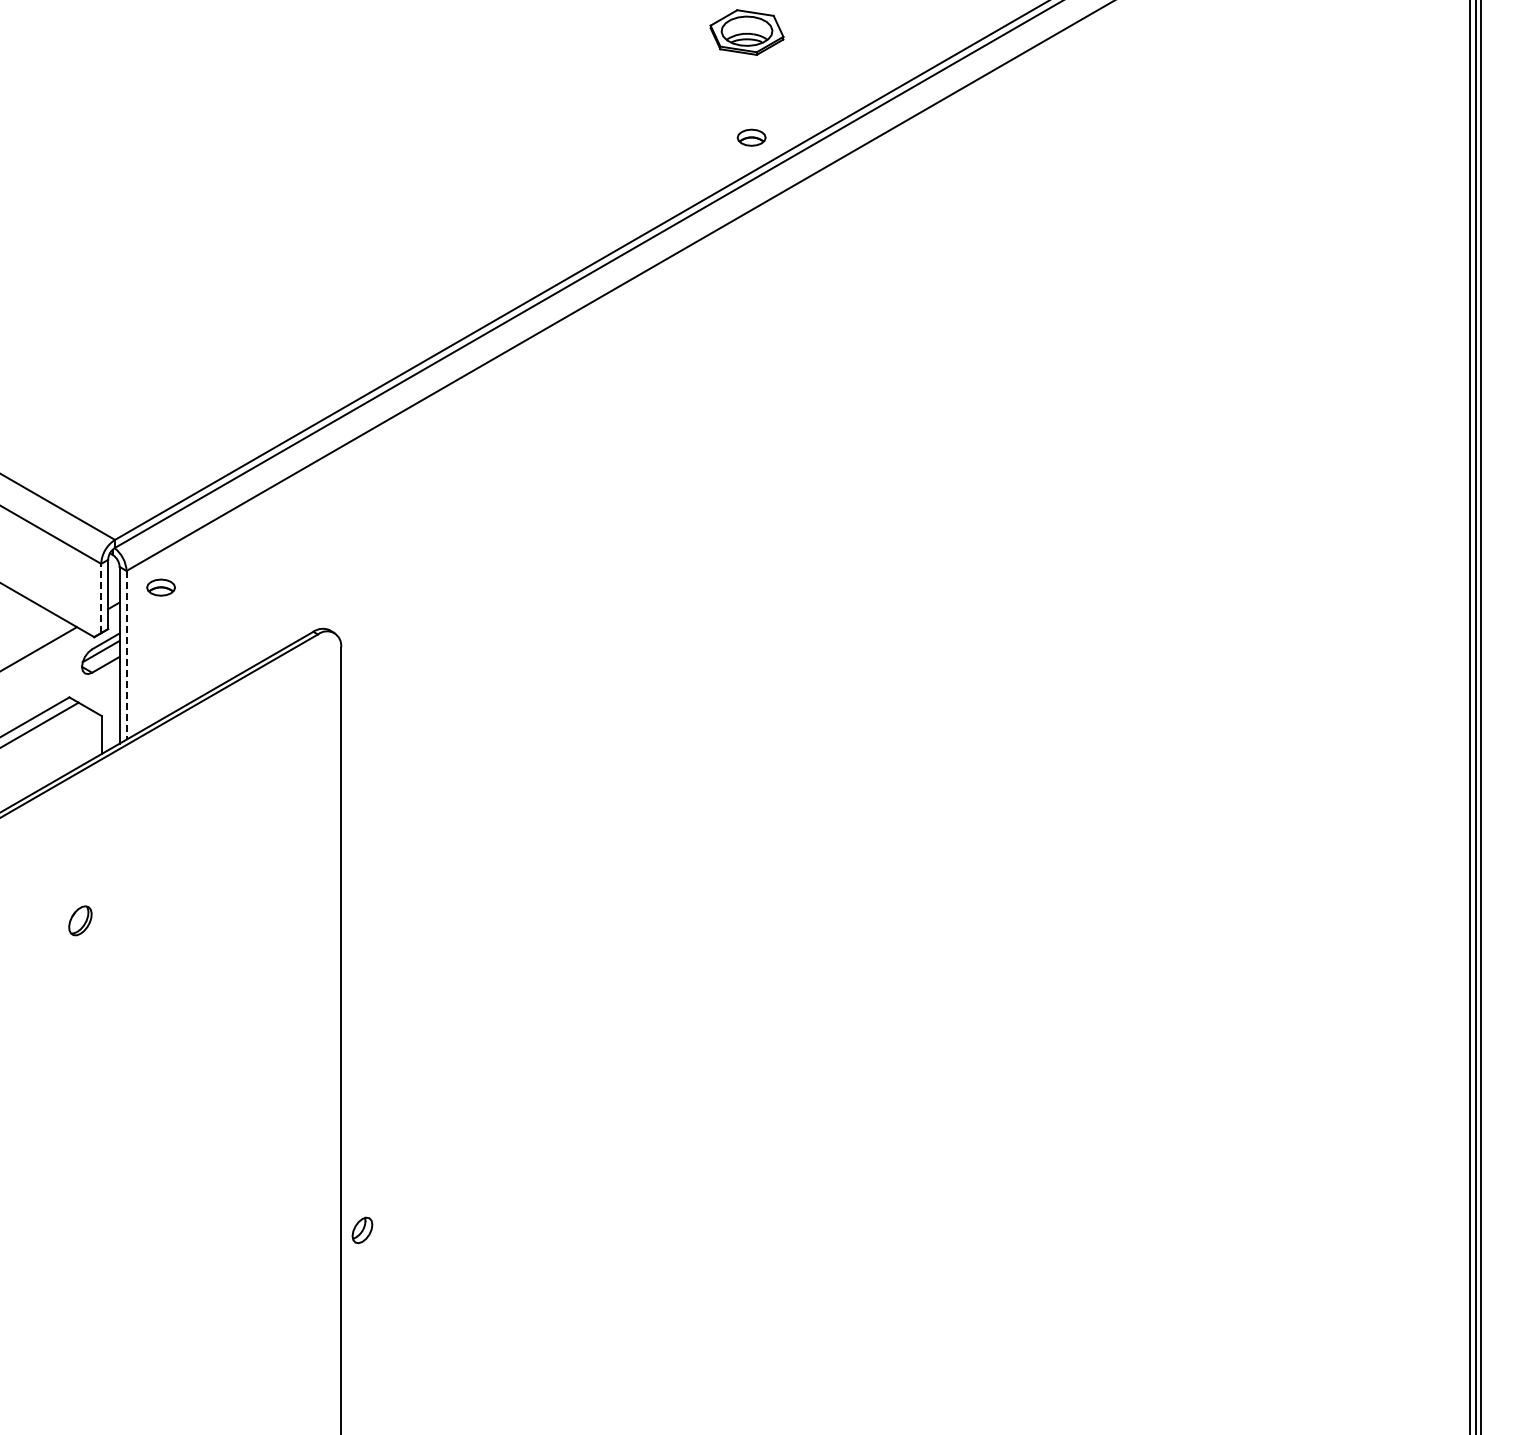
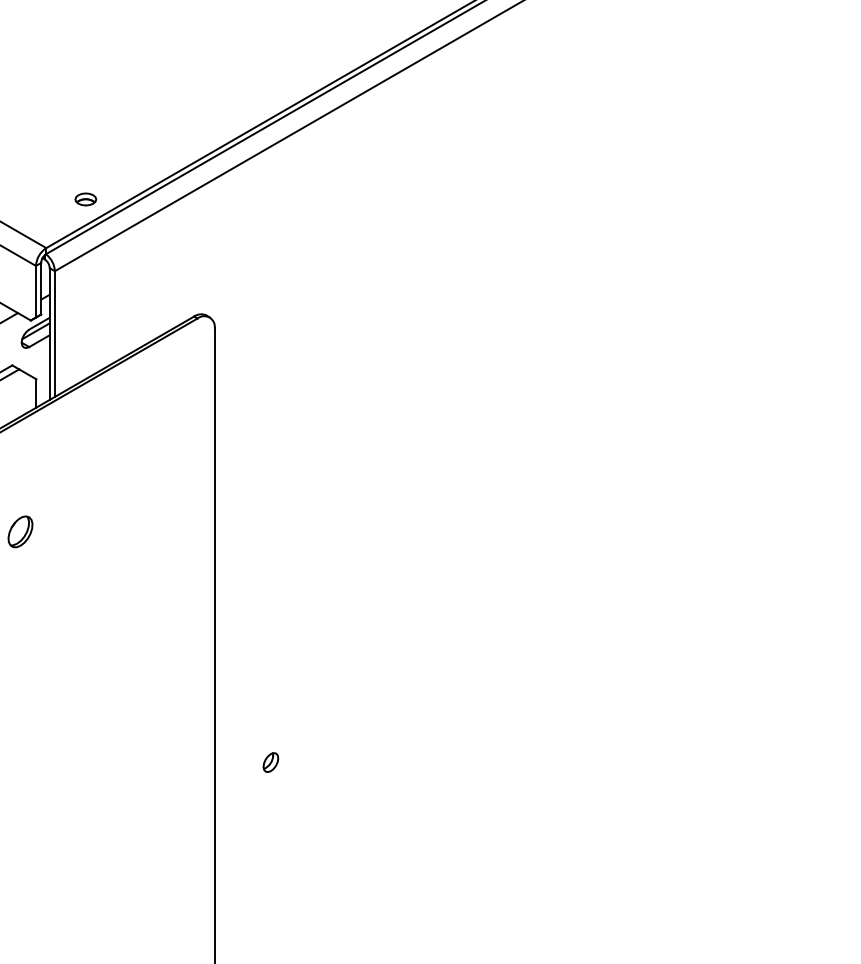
part: (160, 587) -> (85, 199), moved
line: (101, 598) -> (36, 291), dashed -> solid
line: (126, 655) -> (54, 334), dashed -> solid
part: (80, 920) -> (20, 531), size x1.43
part: (362, 1230) -> (270, 762), moved

